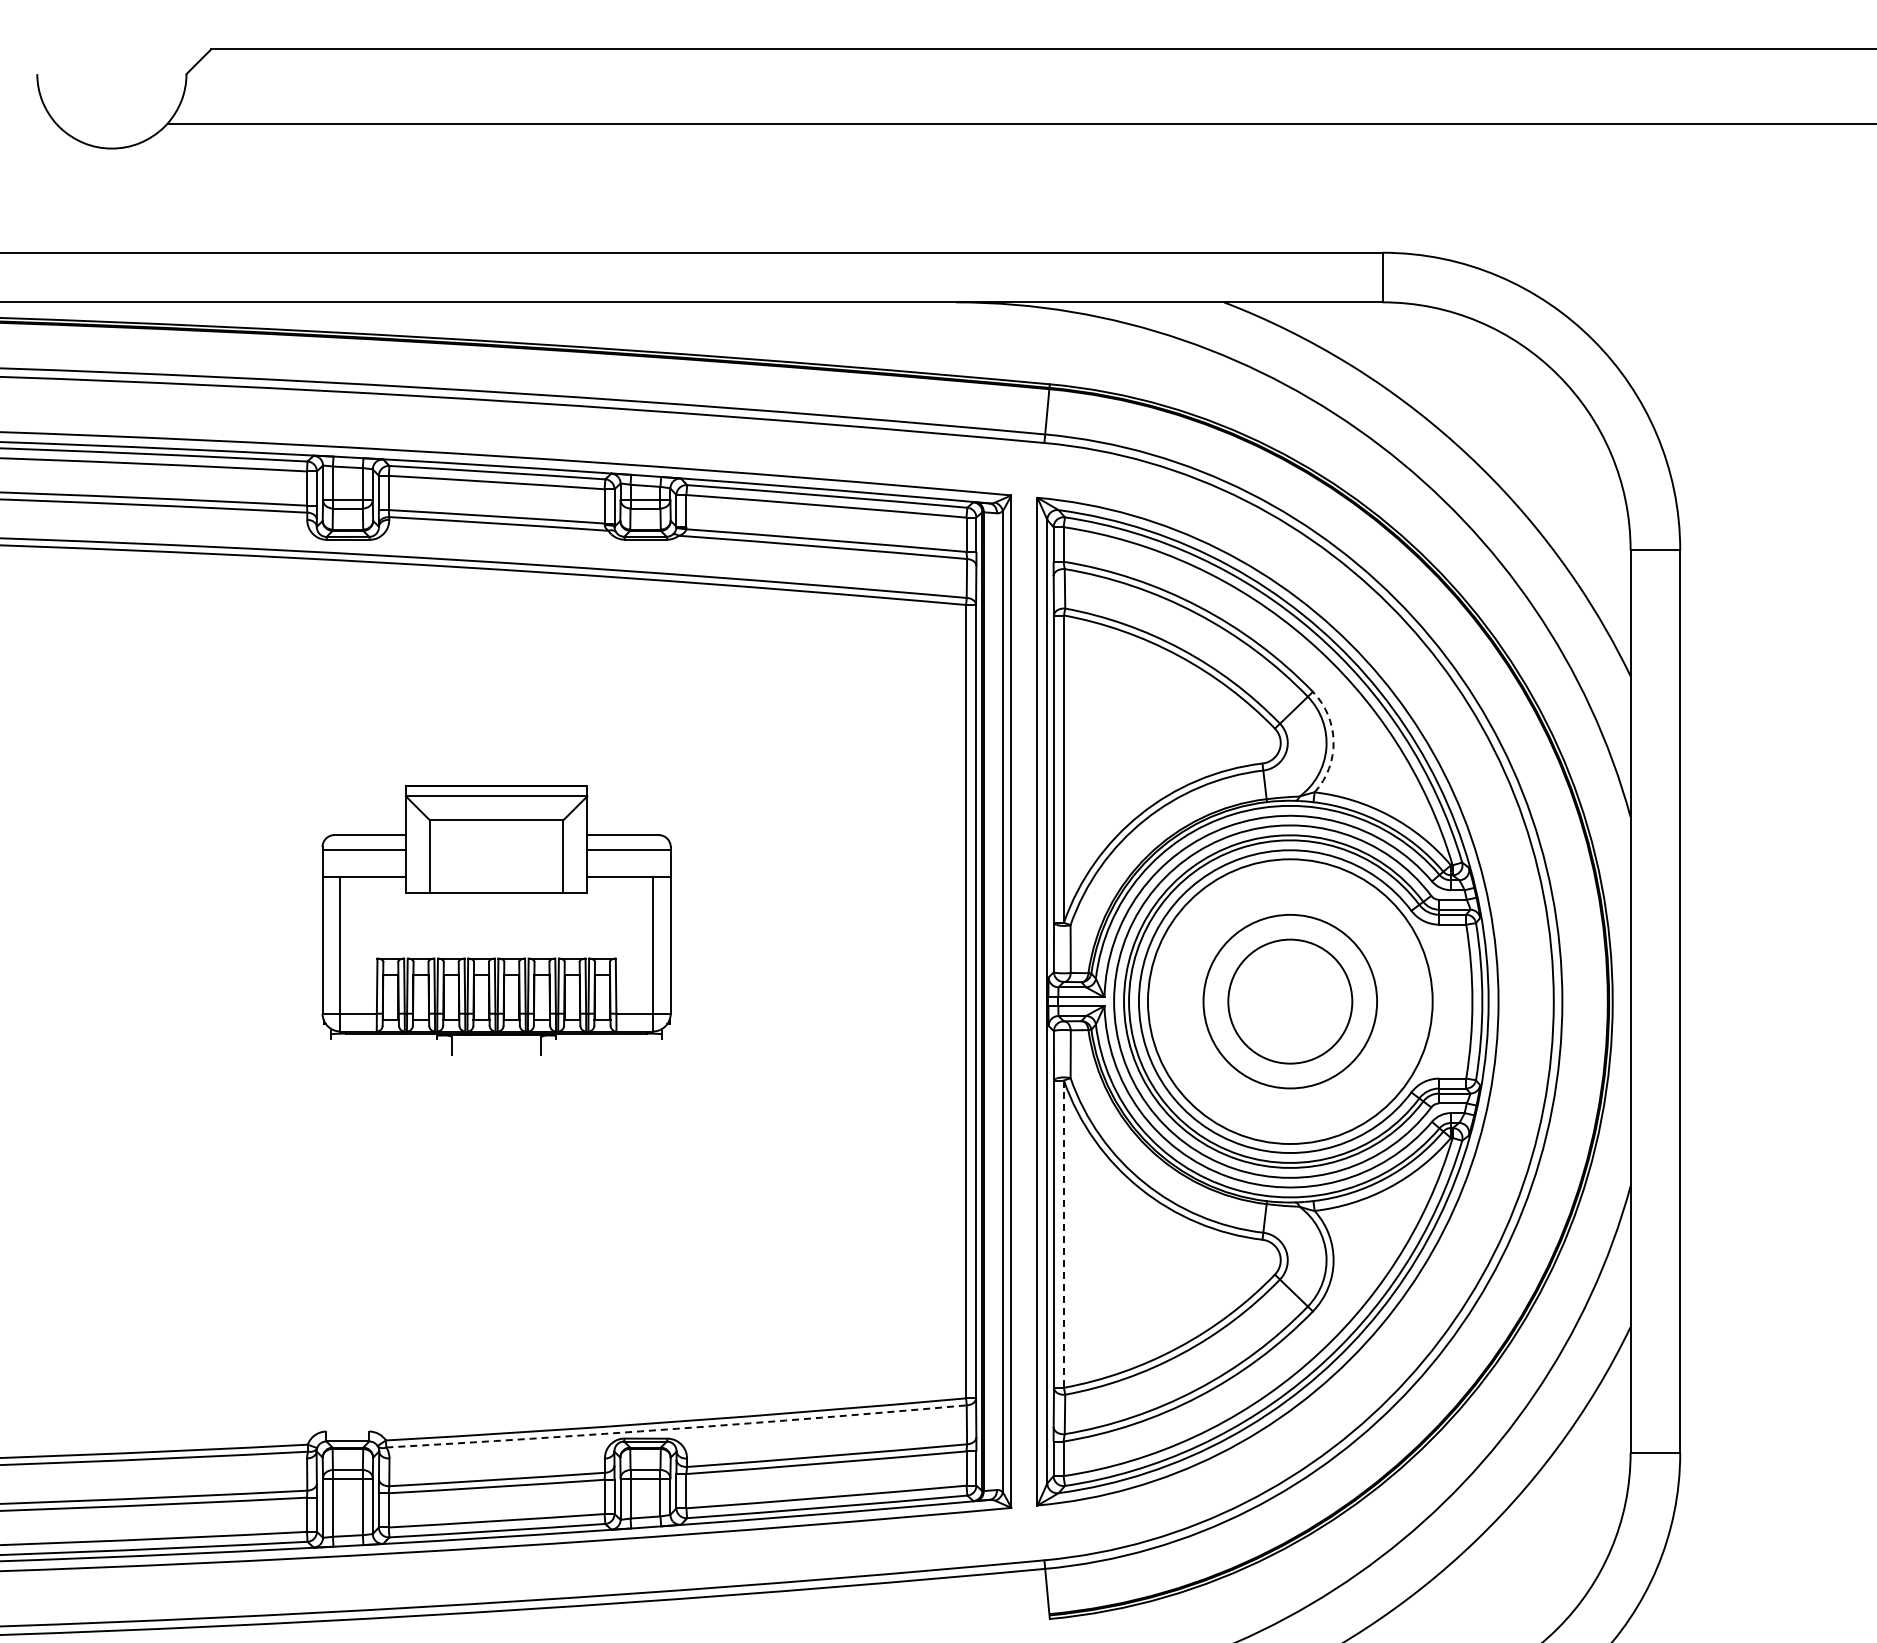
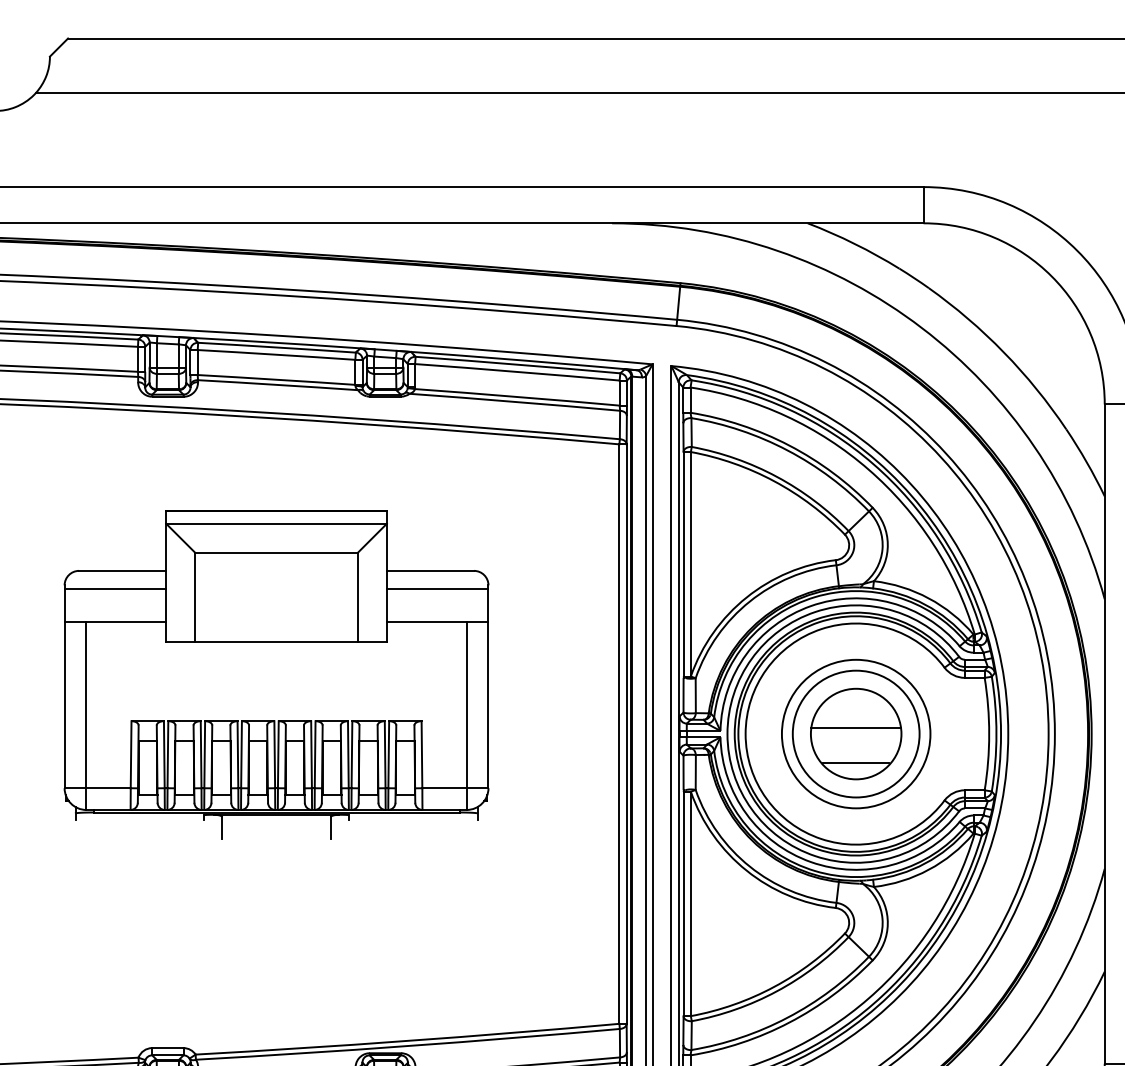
arc: (1333, 741) -> (887, 544), dashed -> solid
part: (496, 920) -> (276, 674), size x1.67
line: (1290, 993) -> (856, 728), added
circle: (1290, 1001) -> (856, 733), size x0.71
line: (1290, 1041) -> (856, 763), added
line: (1063, 1234) -> (690, 904), dashed -> solid
arc: (676, 1428) -> (407, 1045), dashed -> solid
line: (347, 1431) -> (167, 1048), added

